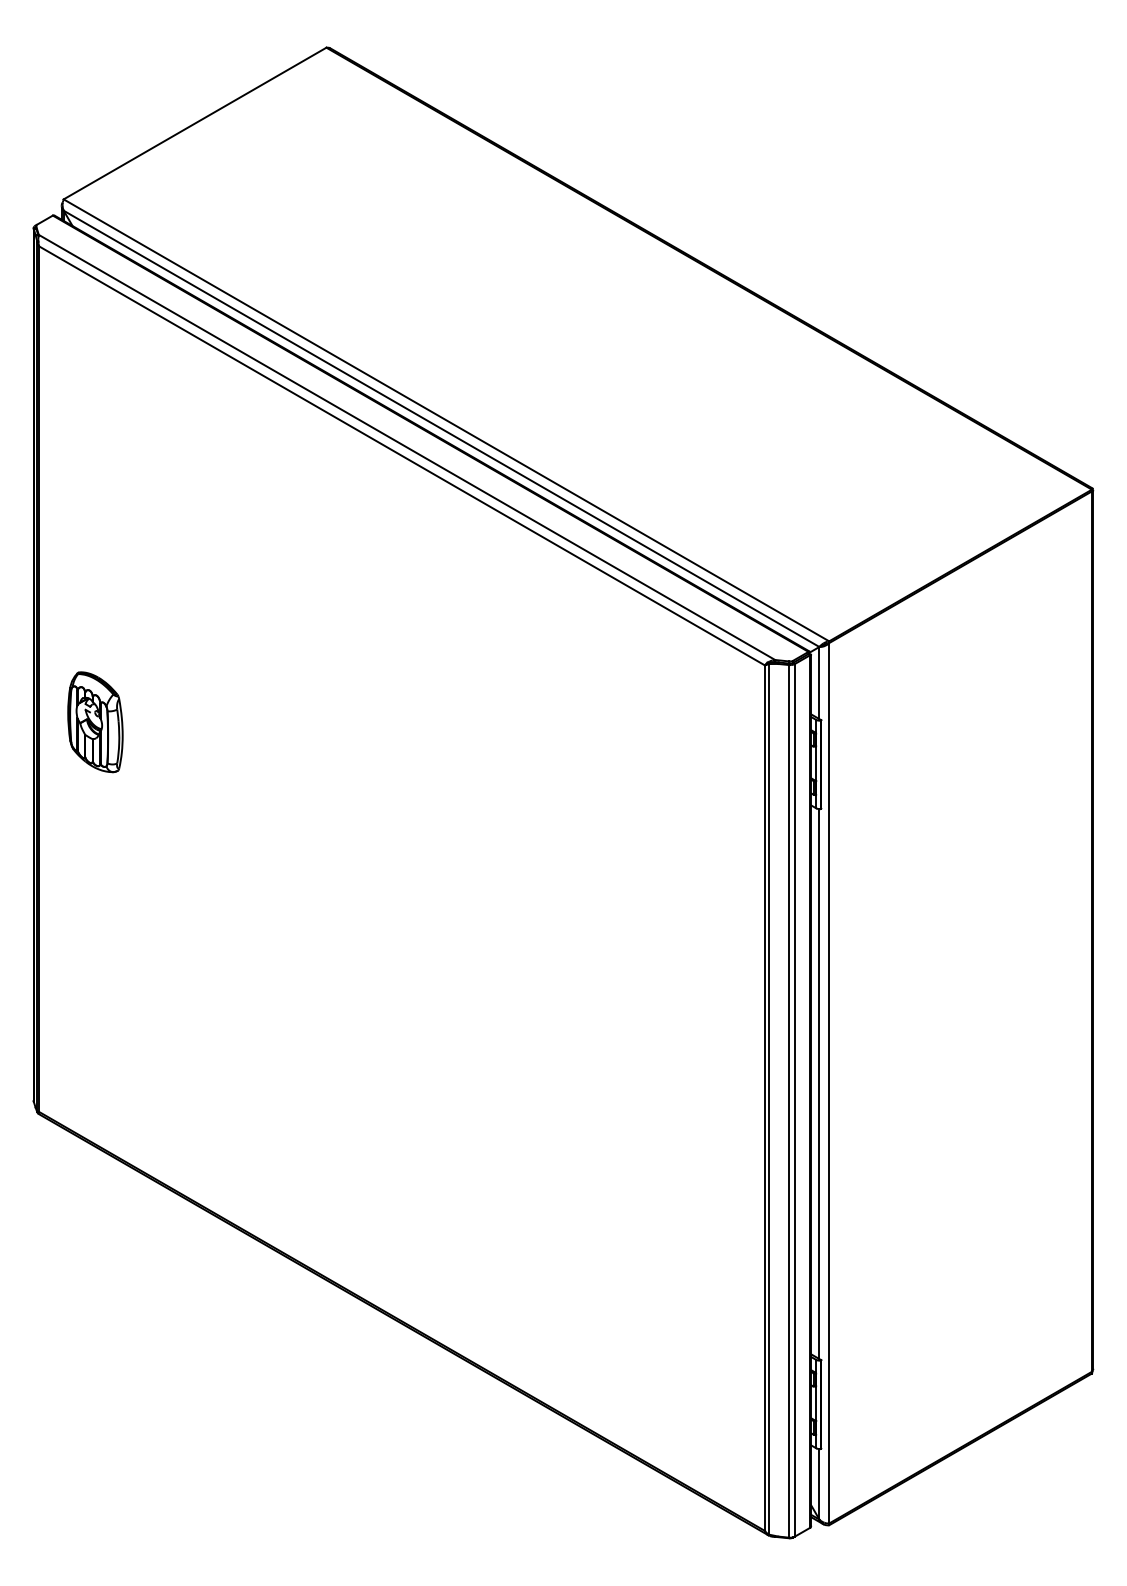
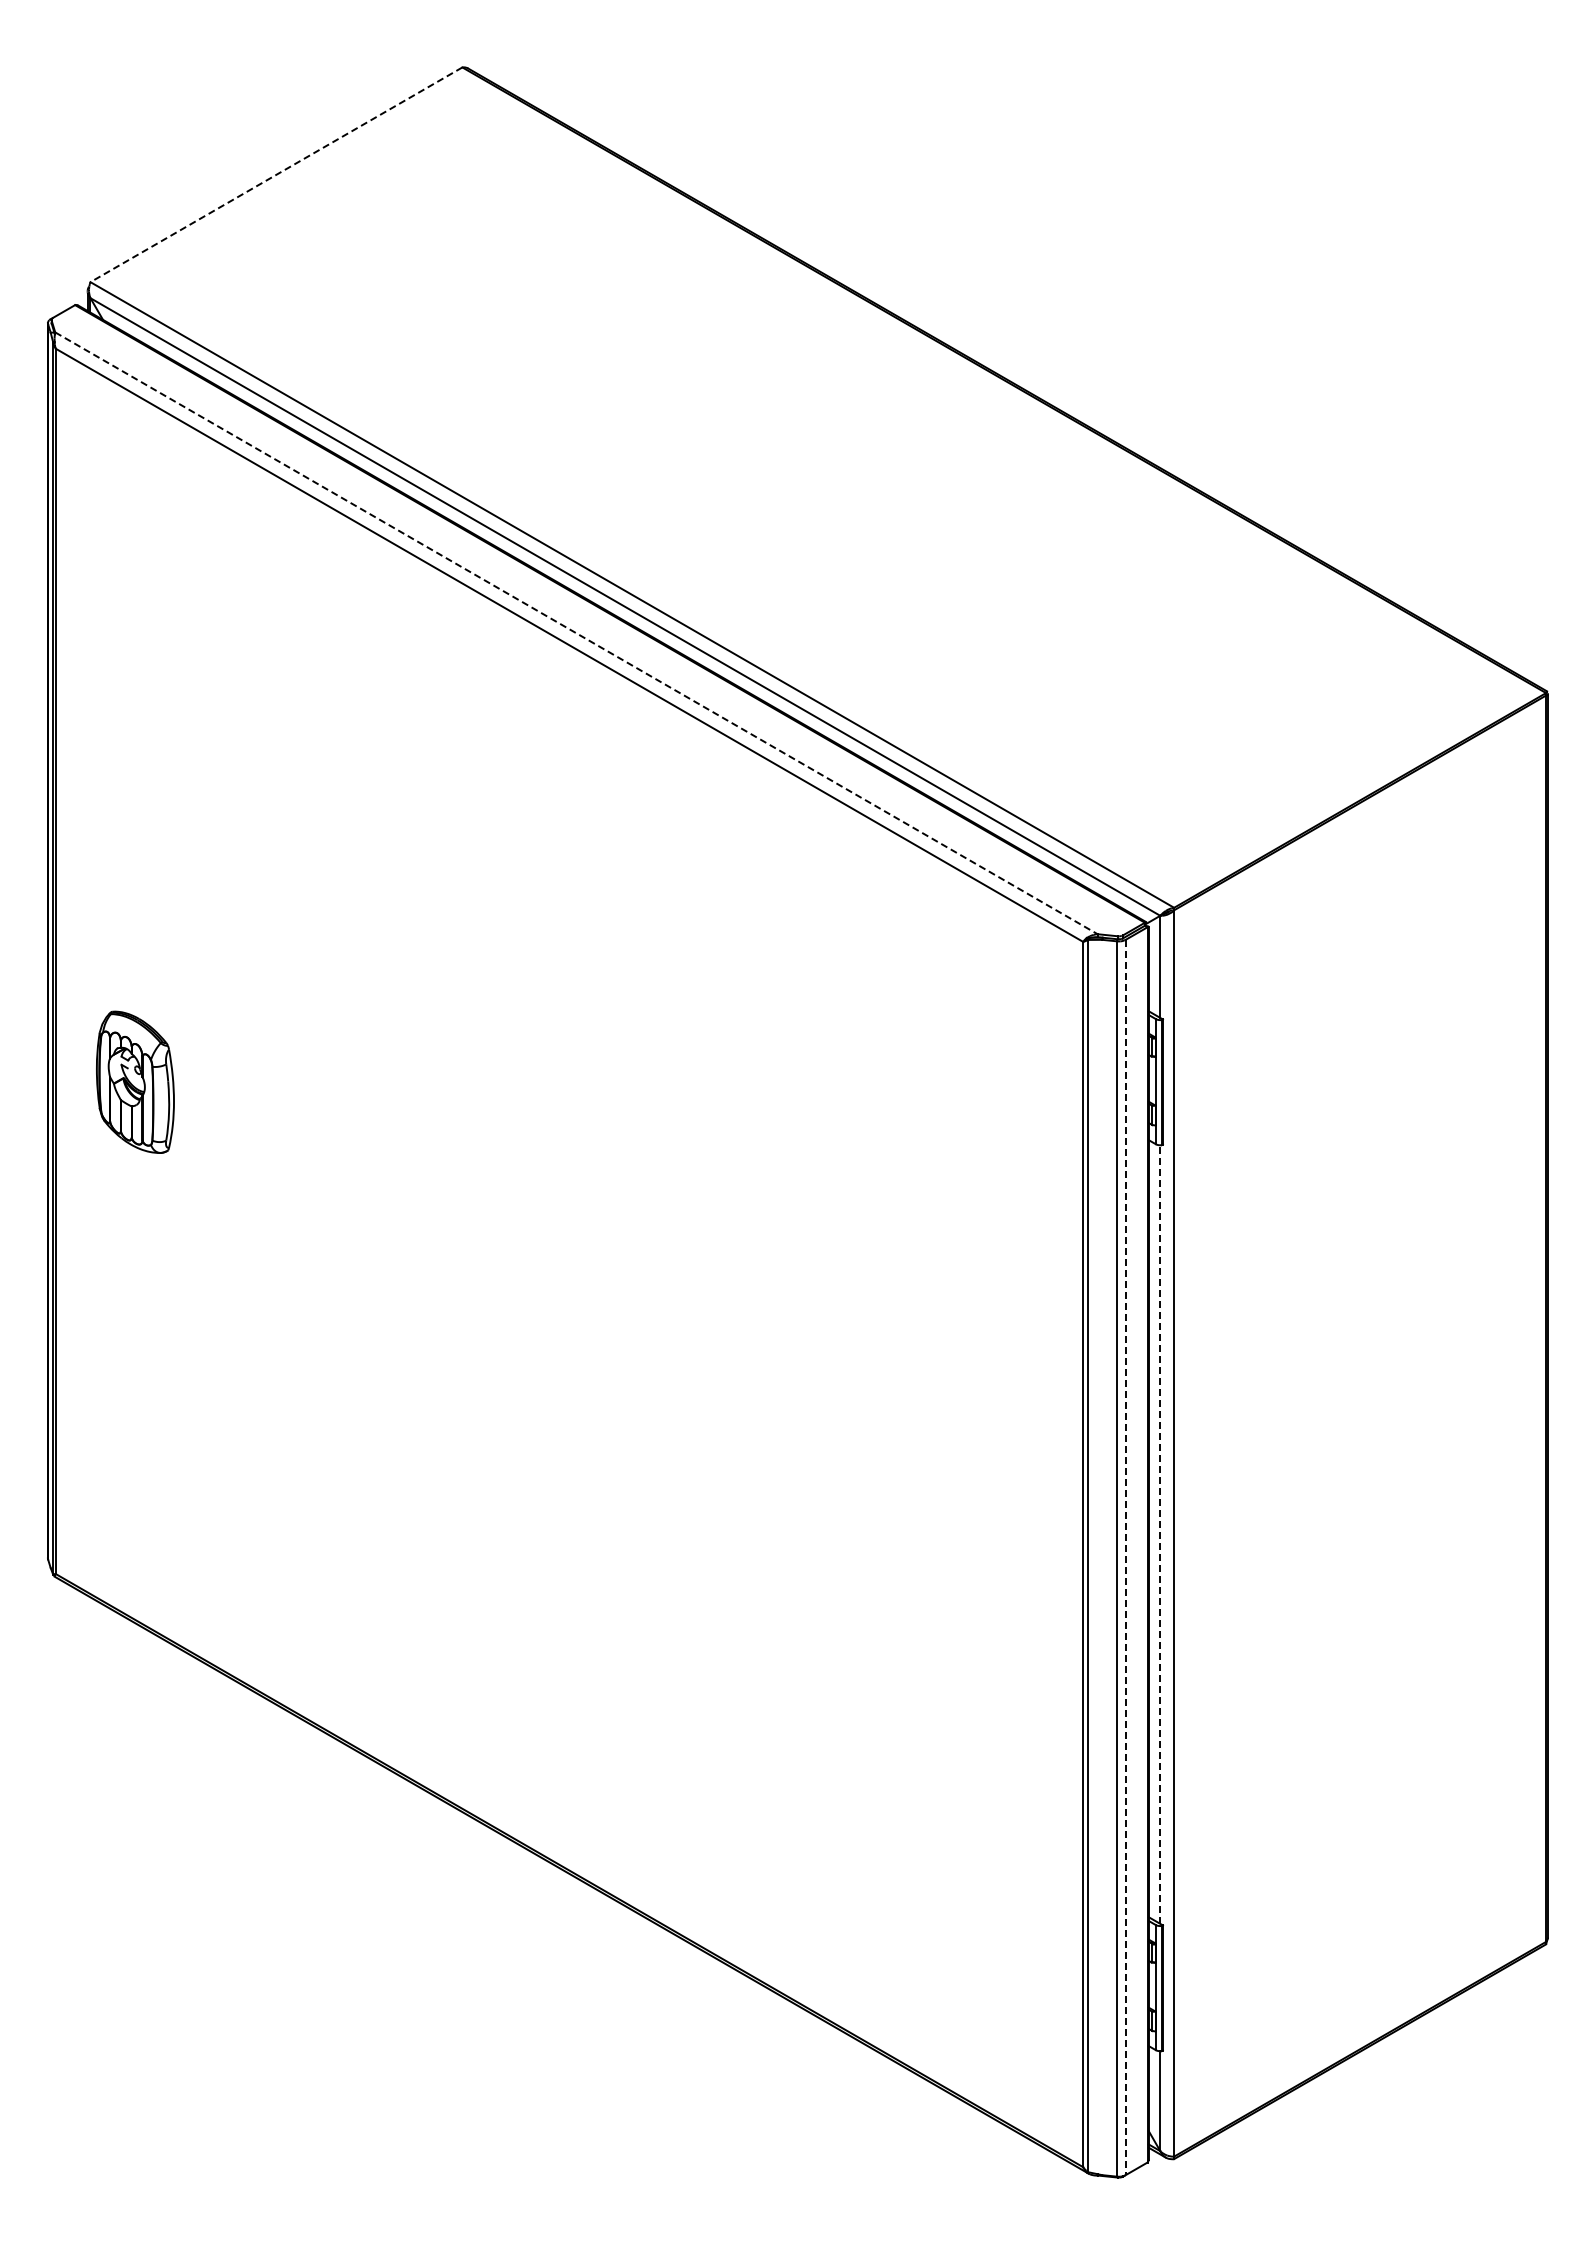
line: (195, 123) -> (276, 174), solid -> dashed
line: (407, 447) -> (576, 633), solid -> dashed
part: (95, 721) -> (135, 1081), moved
line: (819, 1084) -> (1160, 1534), solid -> dashed
line: (794, 1100) -> (1125, 1557), solid -> dashed

